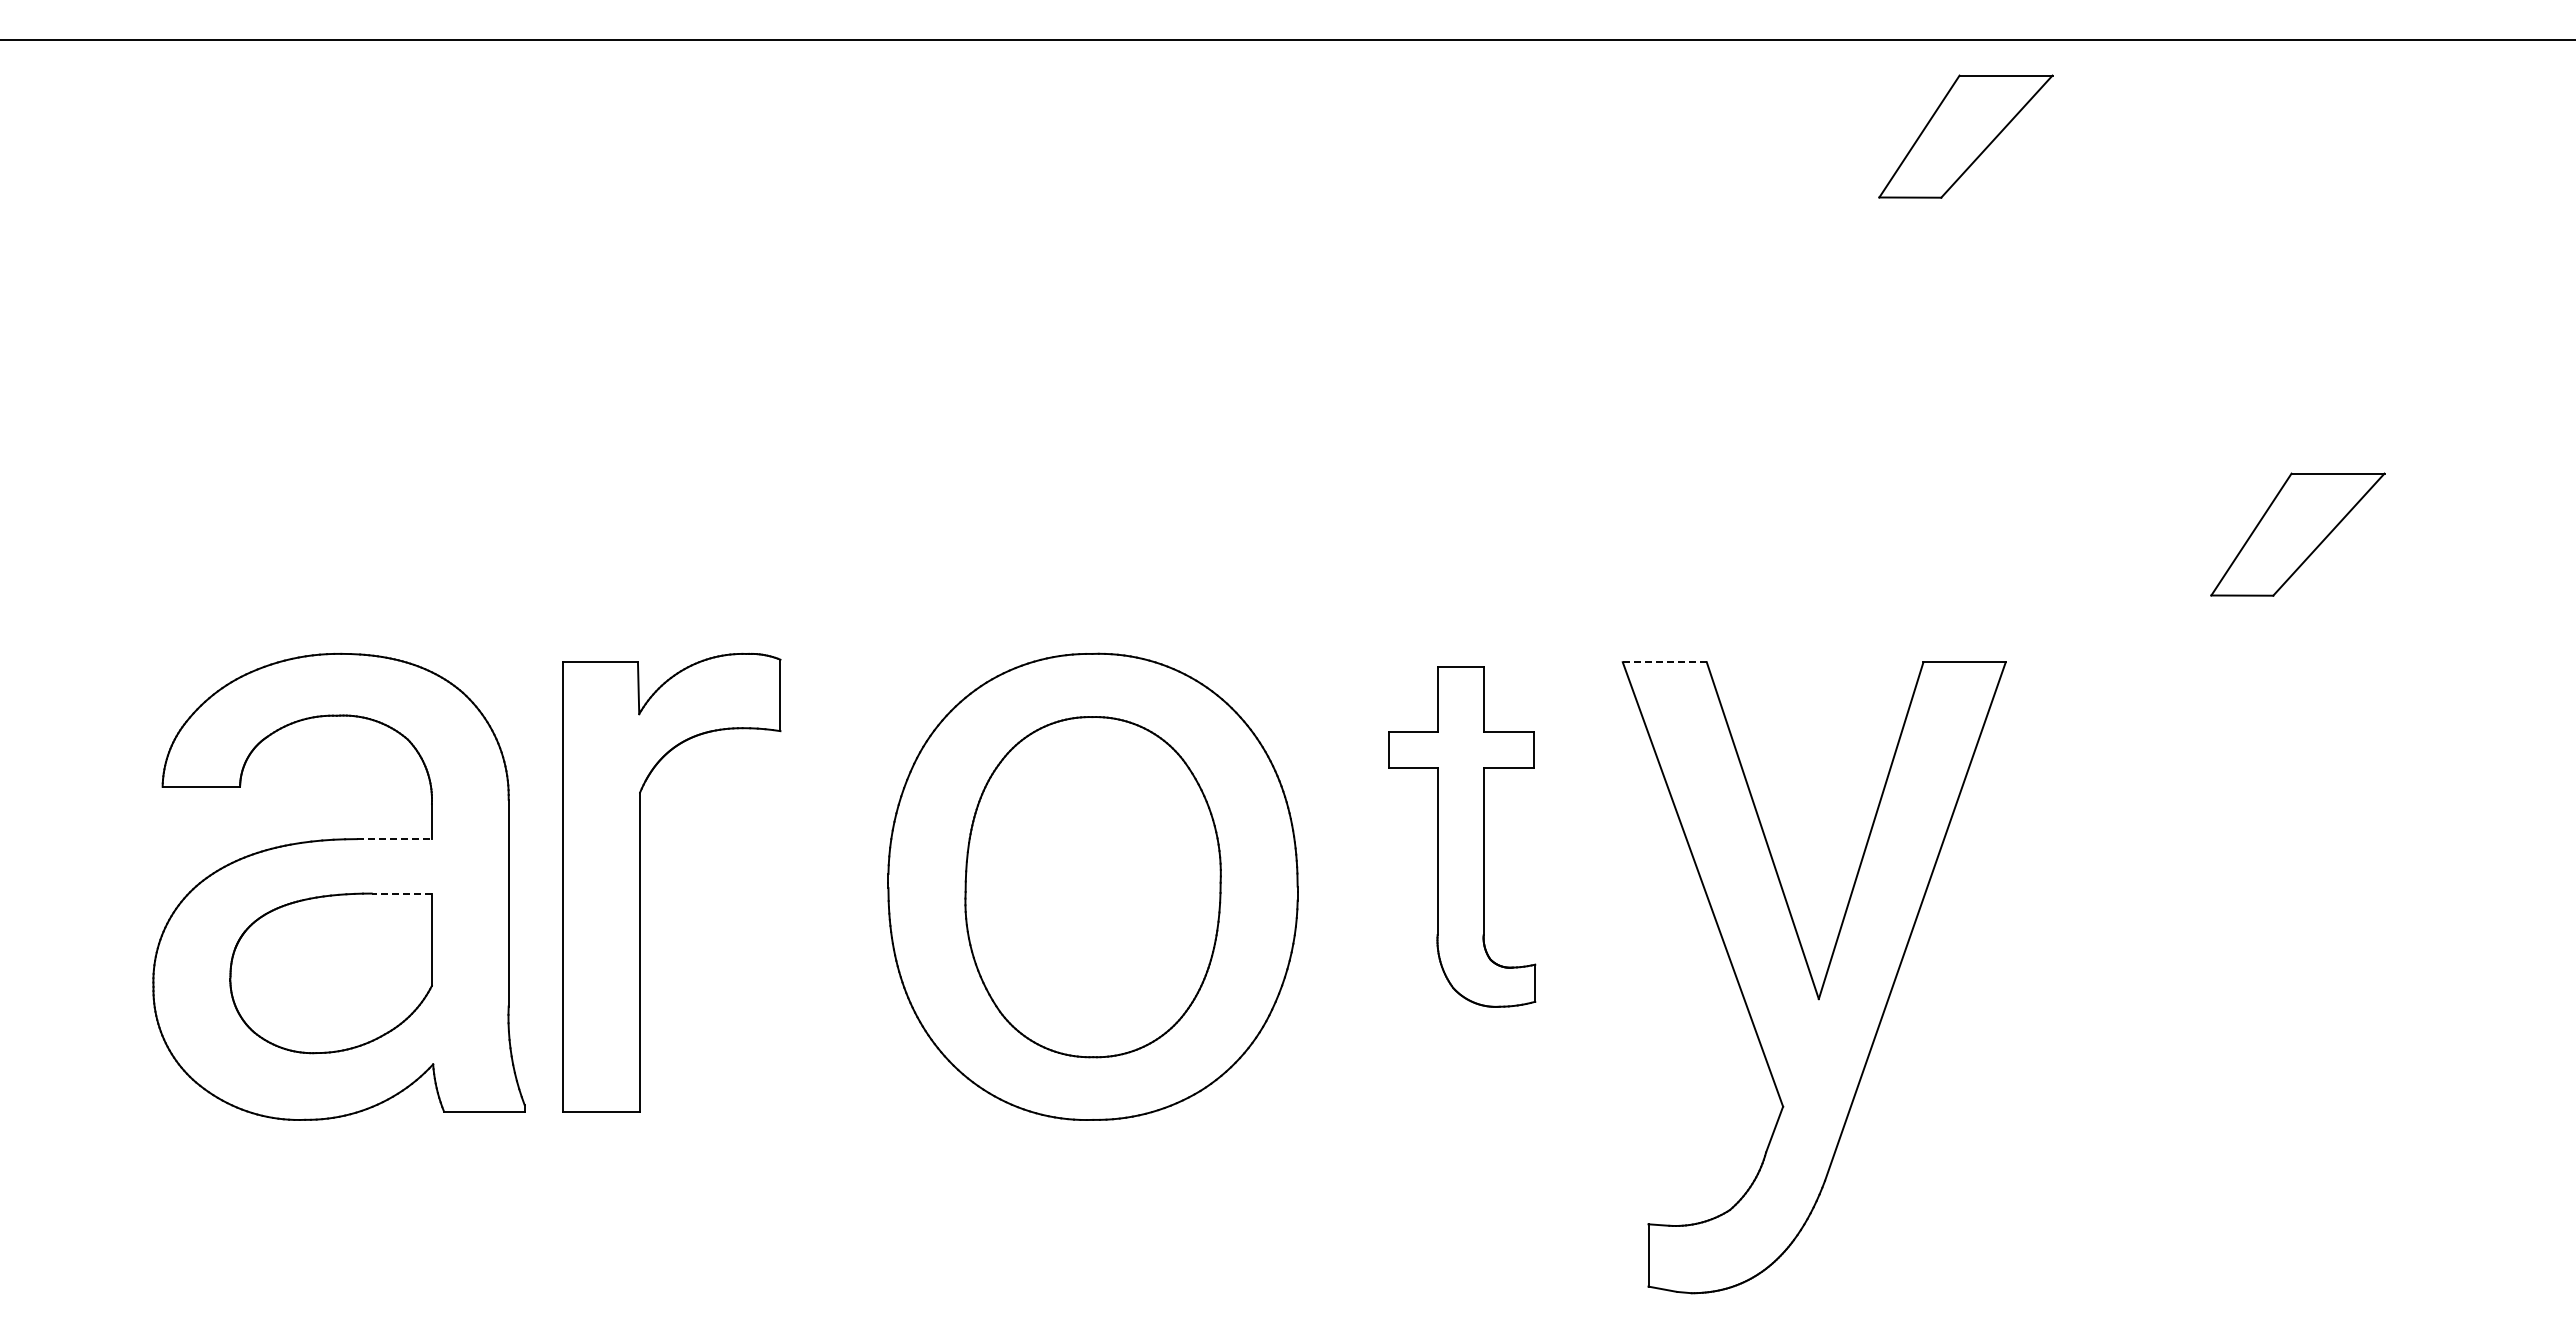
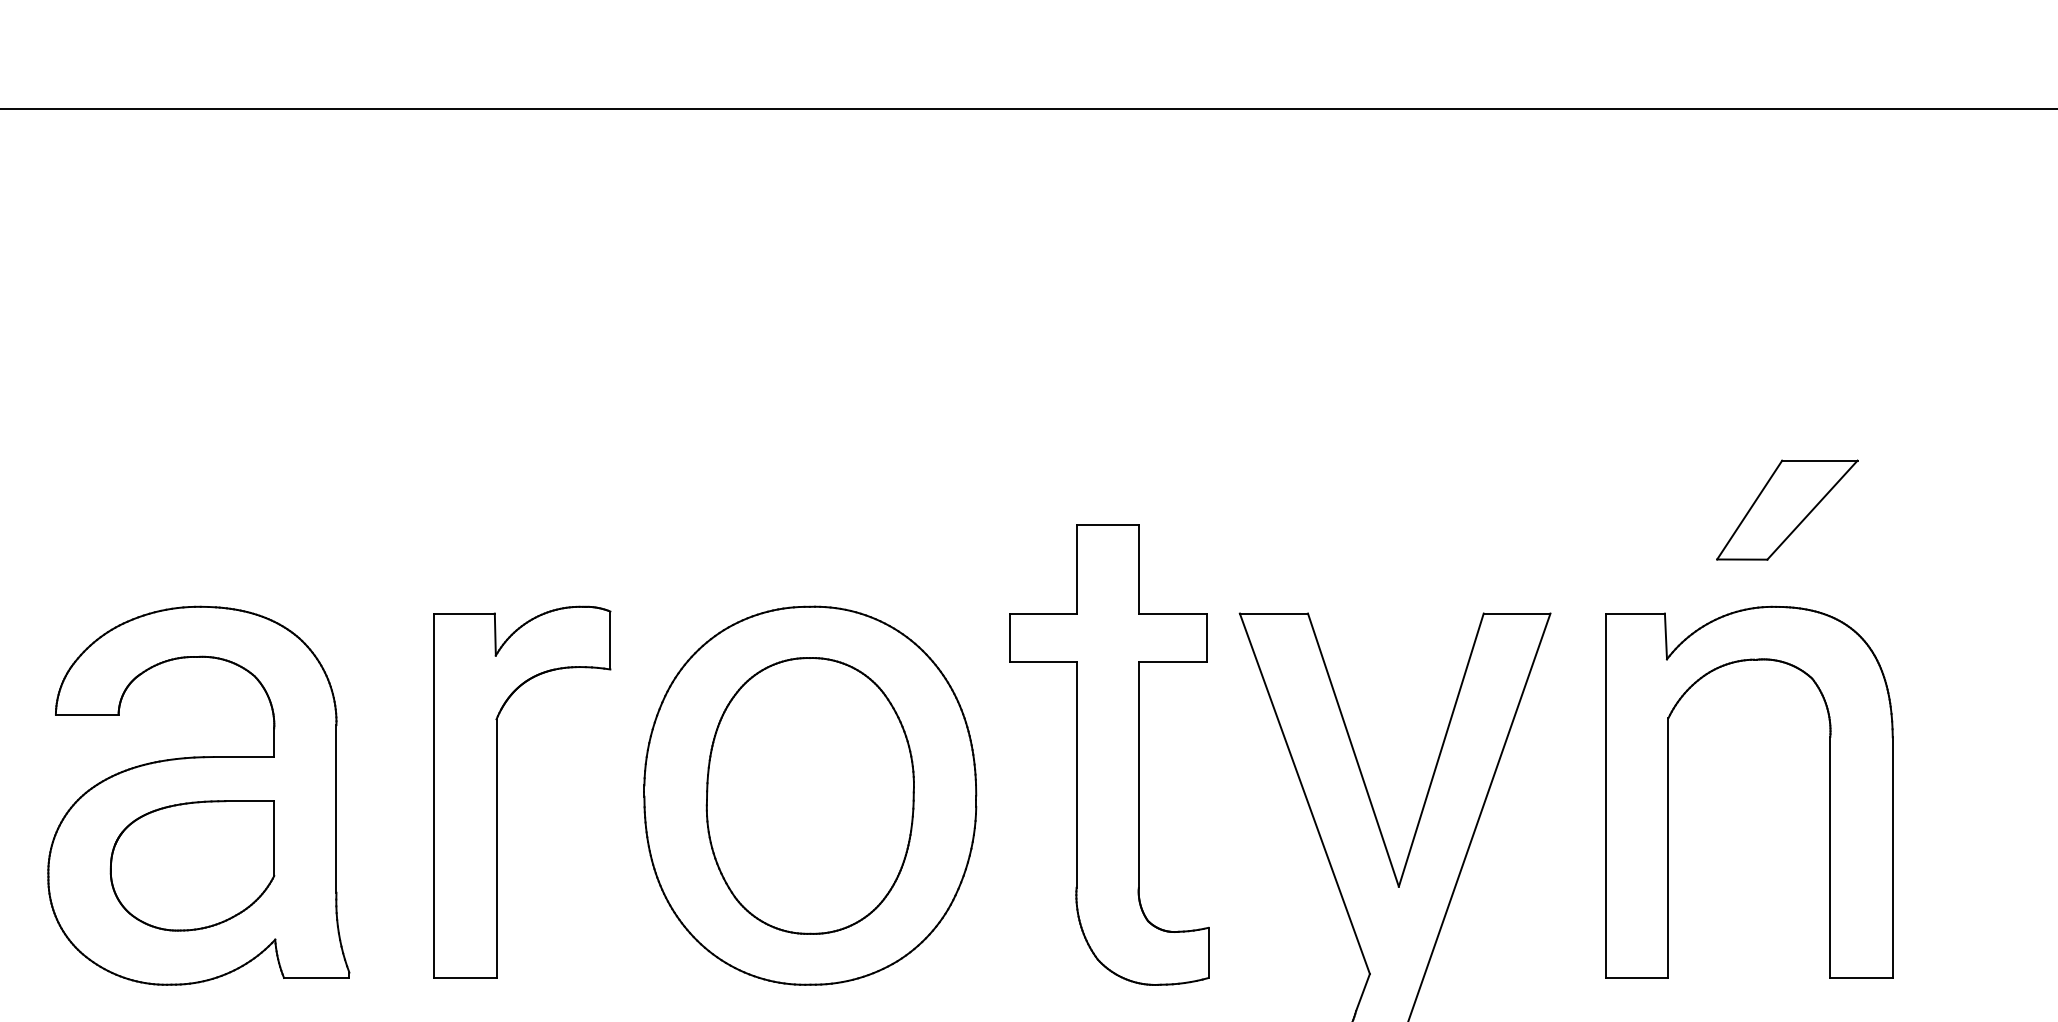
part: (1965, 136) -> (1517, 187), removed
line: (1665, 662) -> (1274, 613), dashed -> solid
part: (1461, 836) -> (1109, 754), size x1.67
line: (394, 839) -> (243, 757), dashed -> solid
part: (640, 882) -> (496, 792), moved
part: (2151, 882) -> (1668, 792), added
line: (401, 893) -> (249, 801), dashed -> solid

